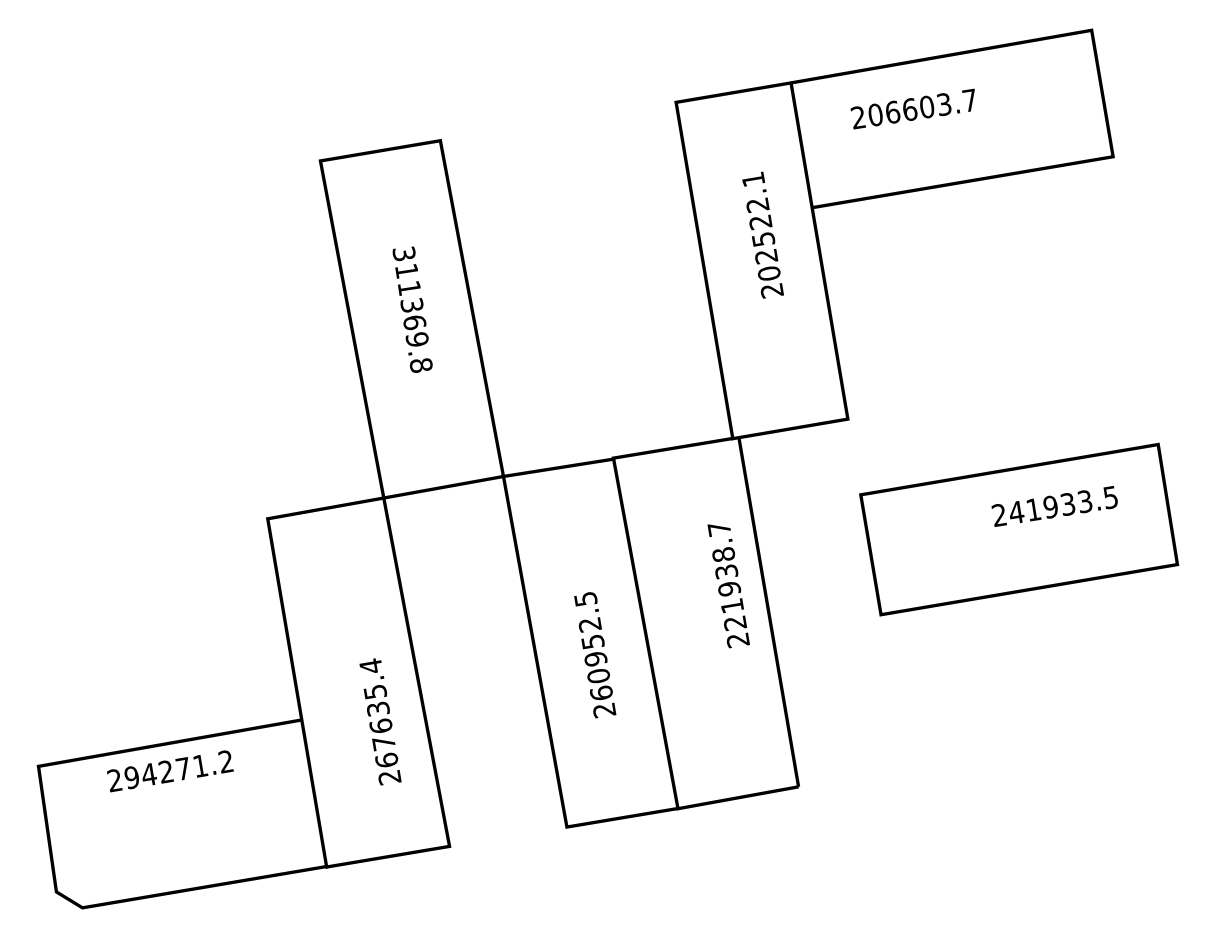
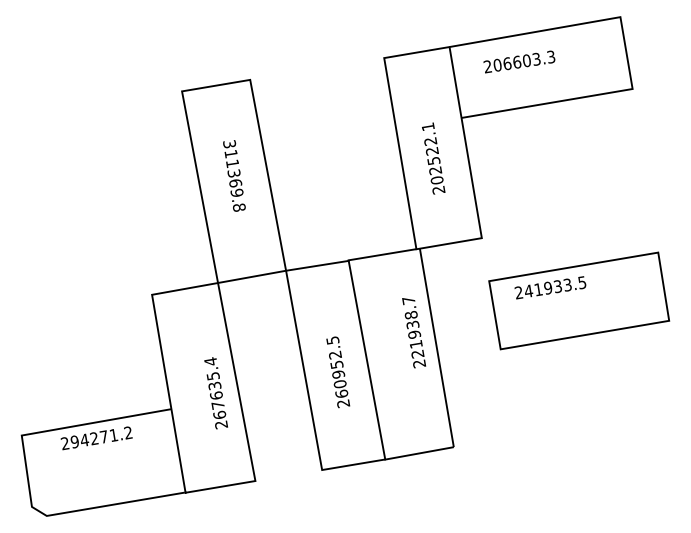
text: (968, 99) -> (550, 56), 206603.7 -> 206603.3
text: (762, 235) -> (433, 158), moved
text: (1054, 505) -> (550, 287), moved
text: (379, 722) -> (215, 393), moved

